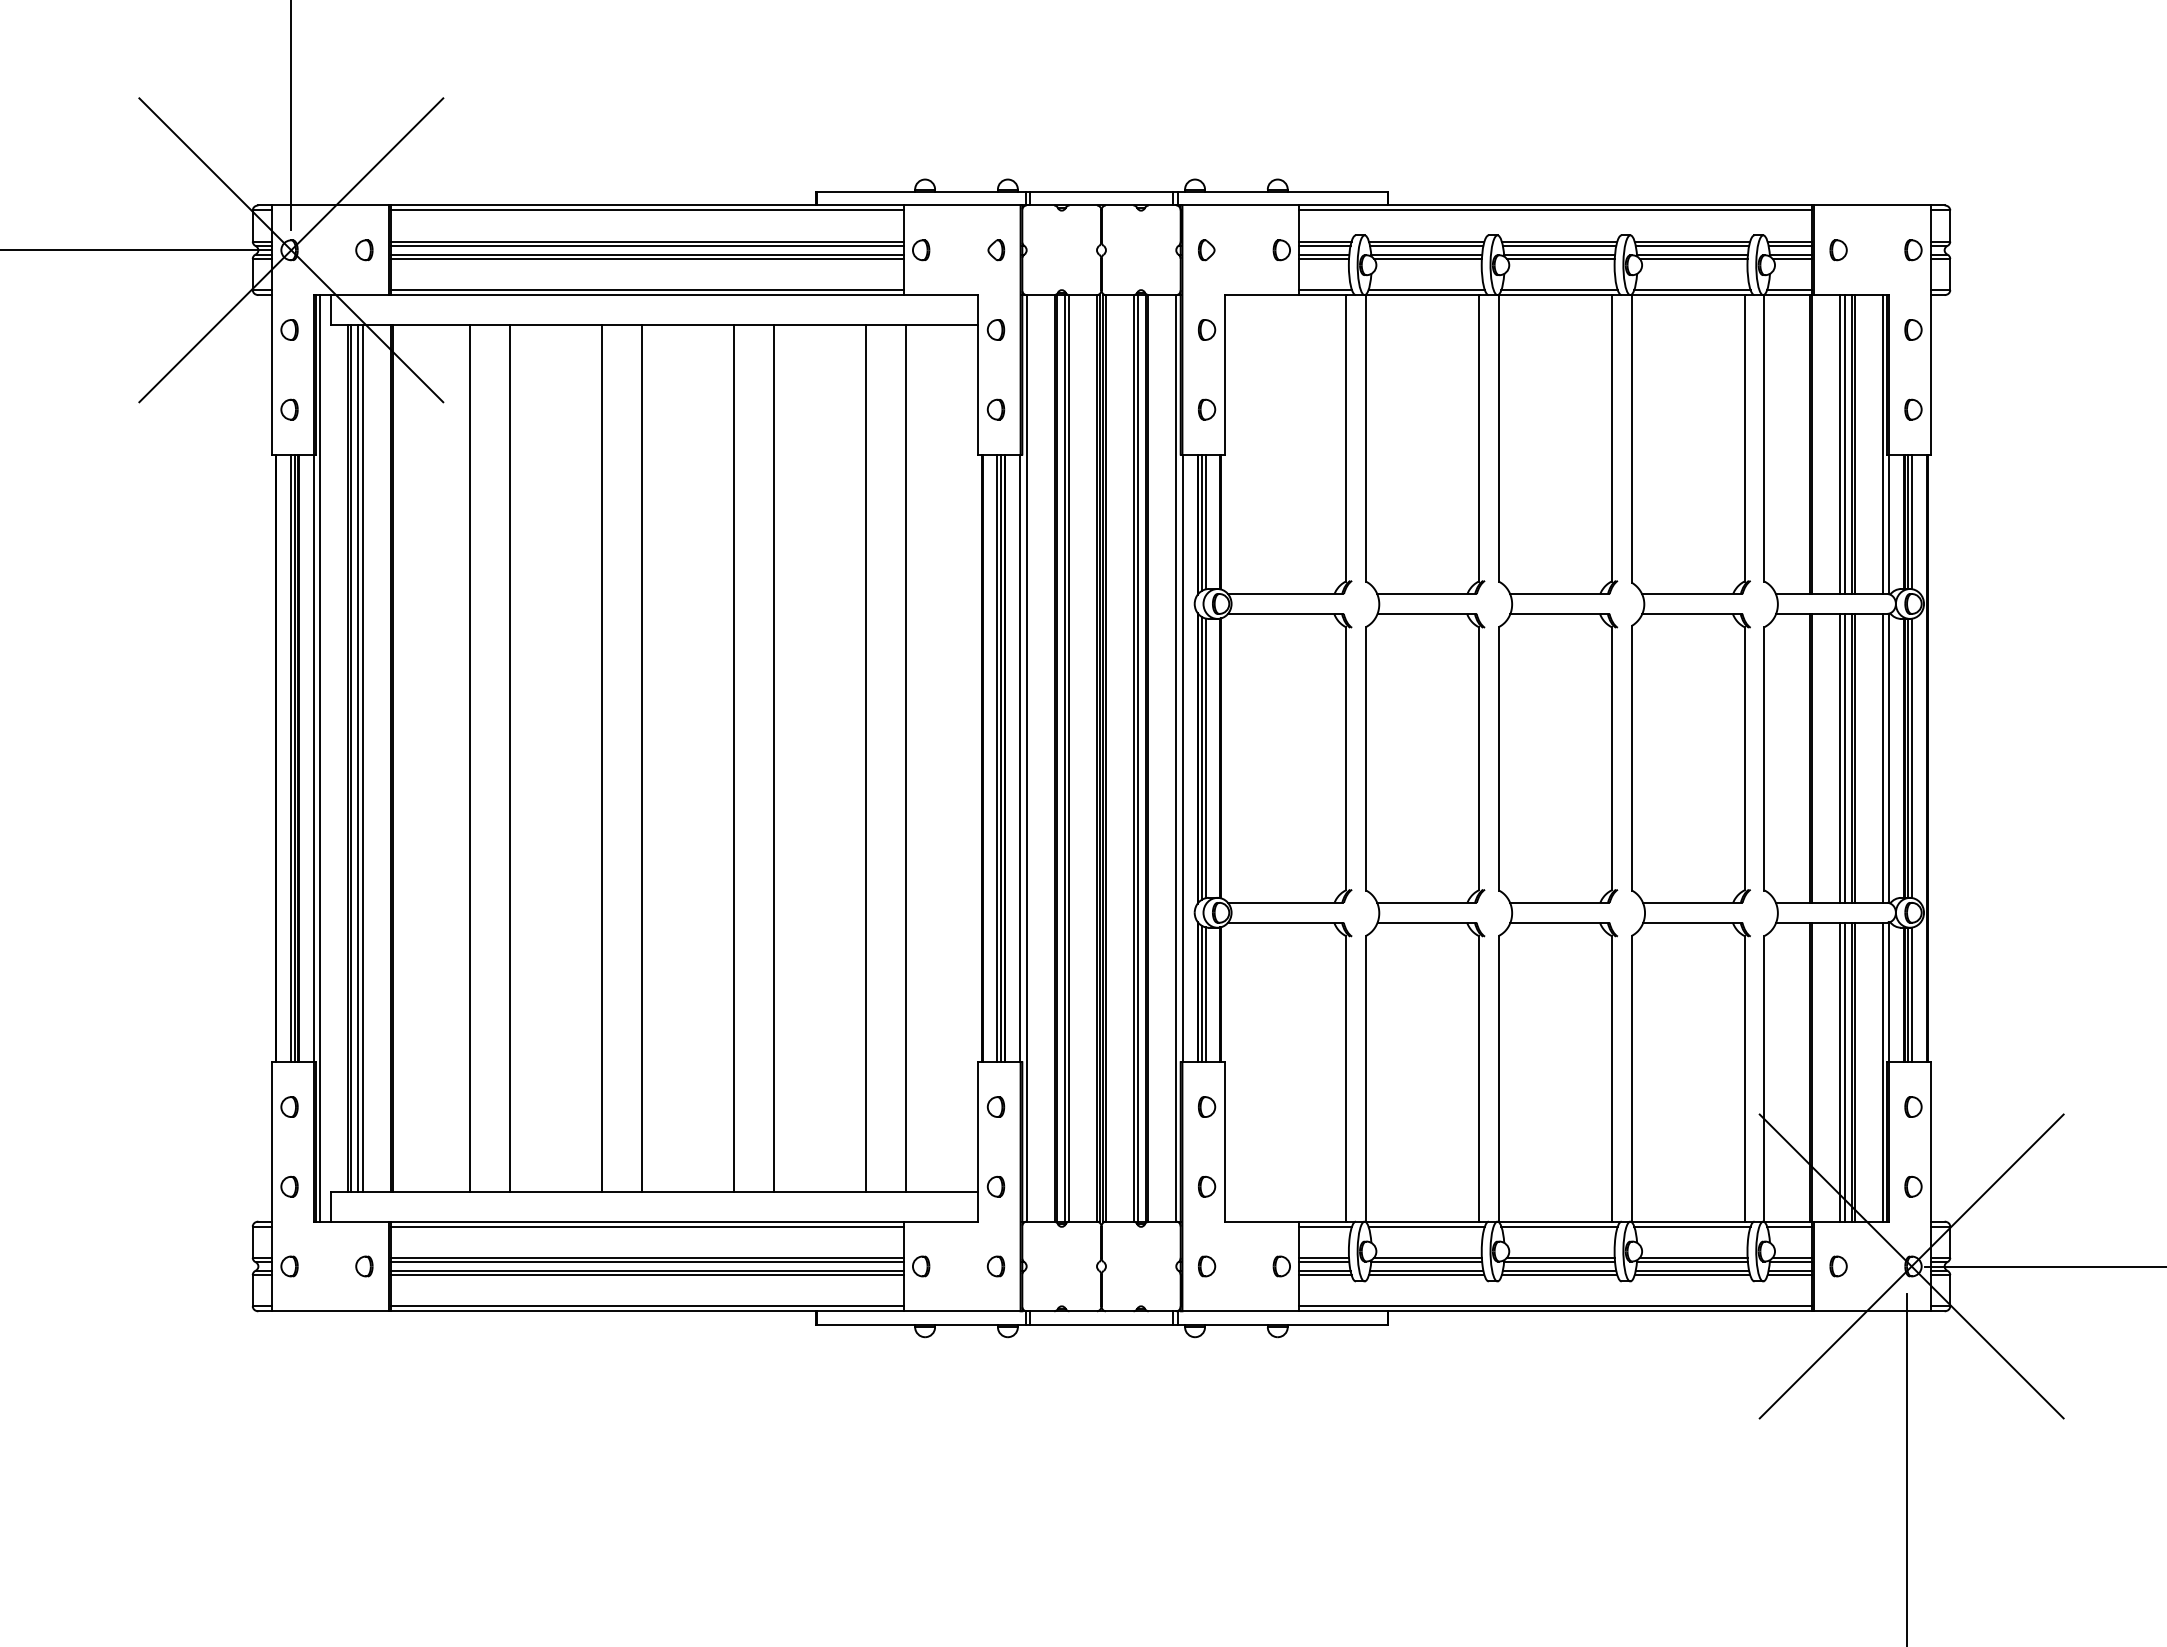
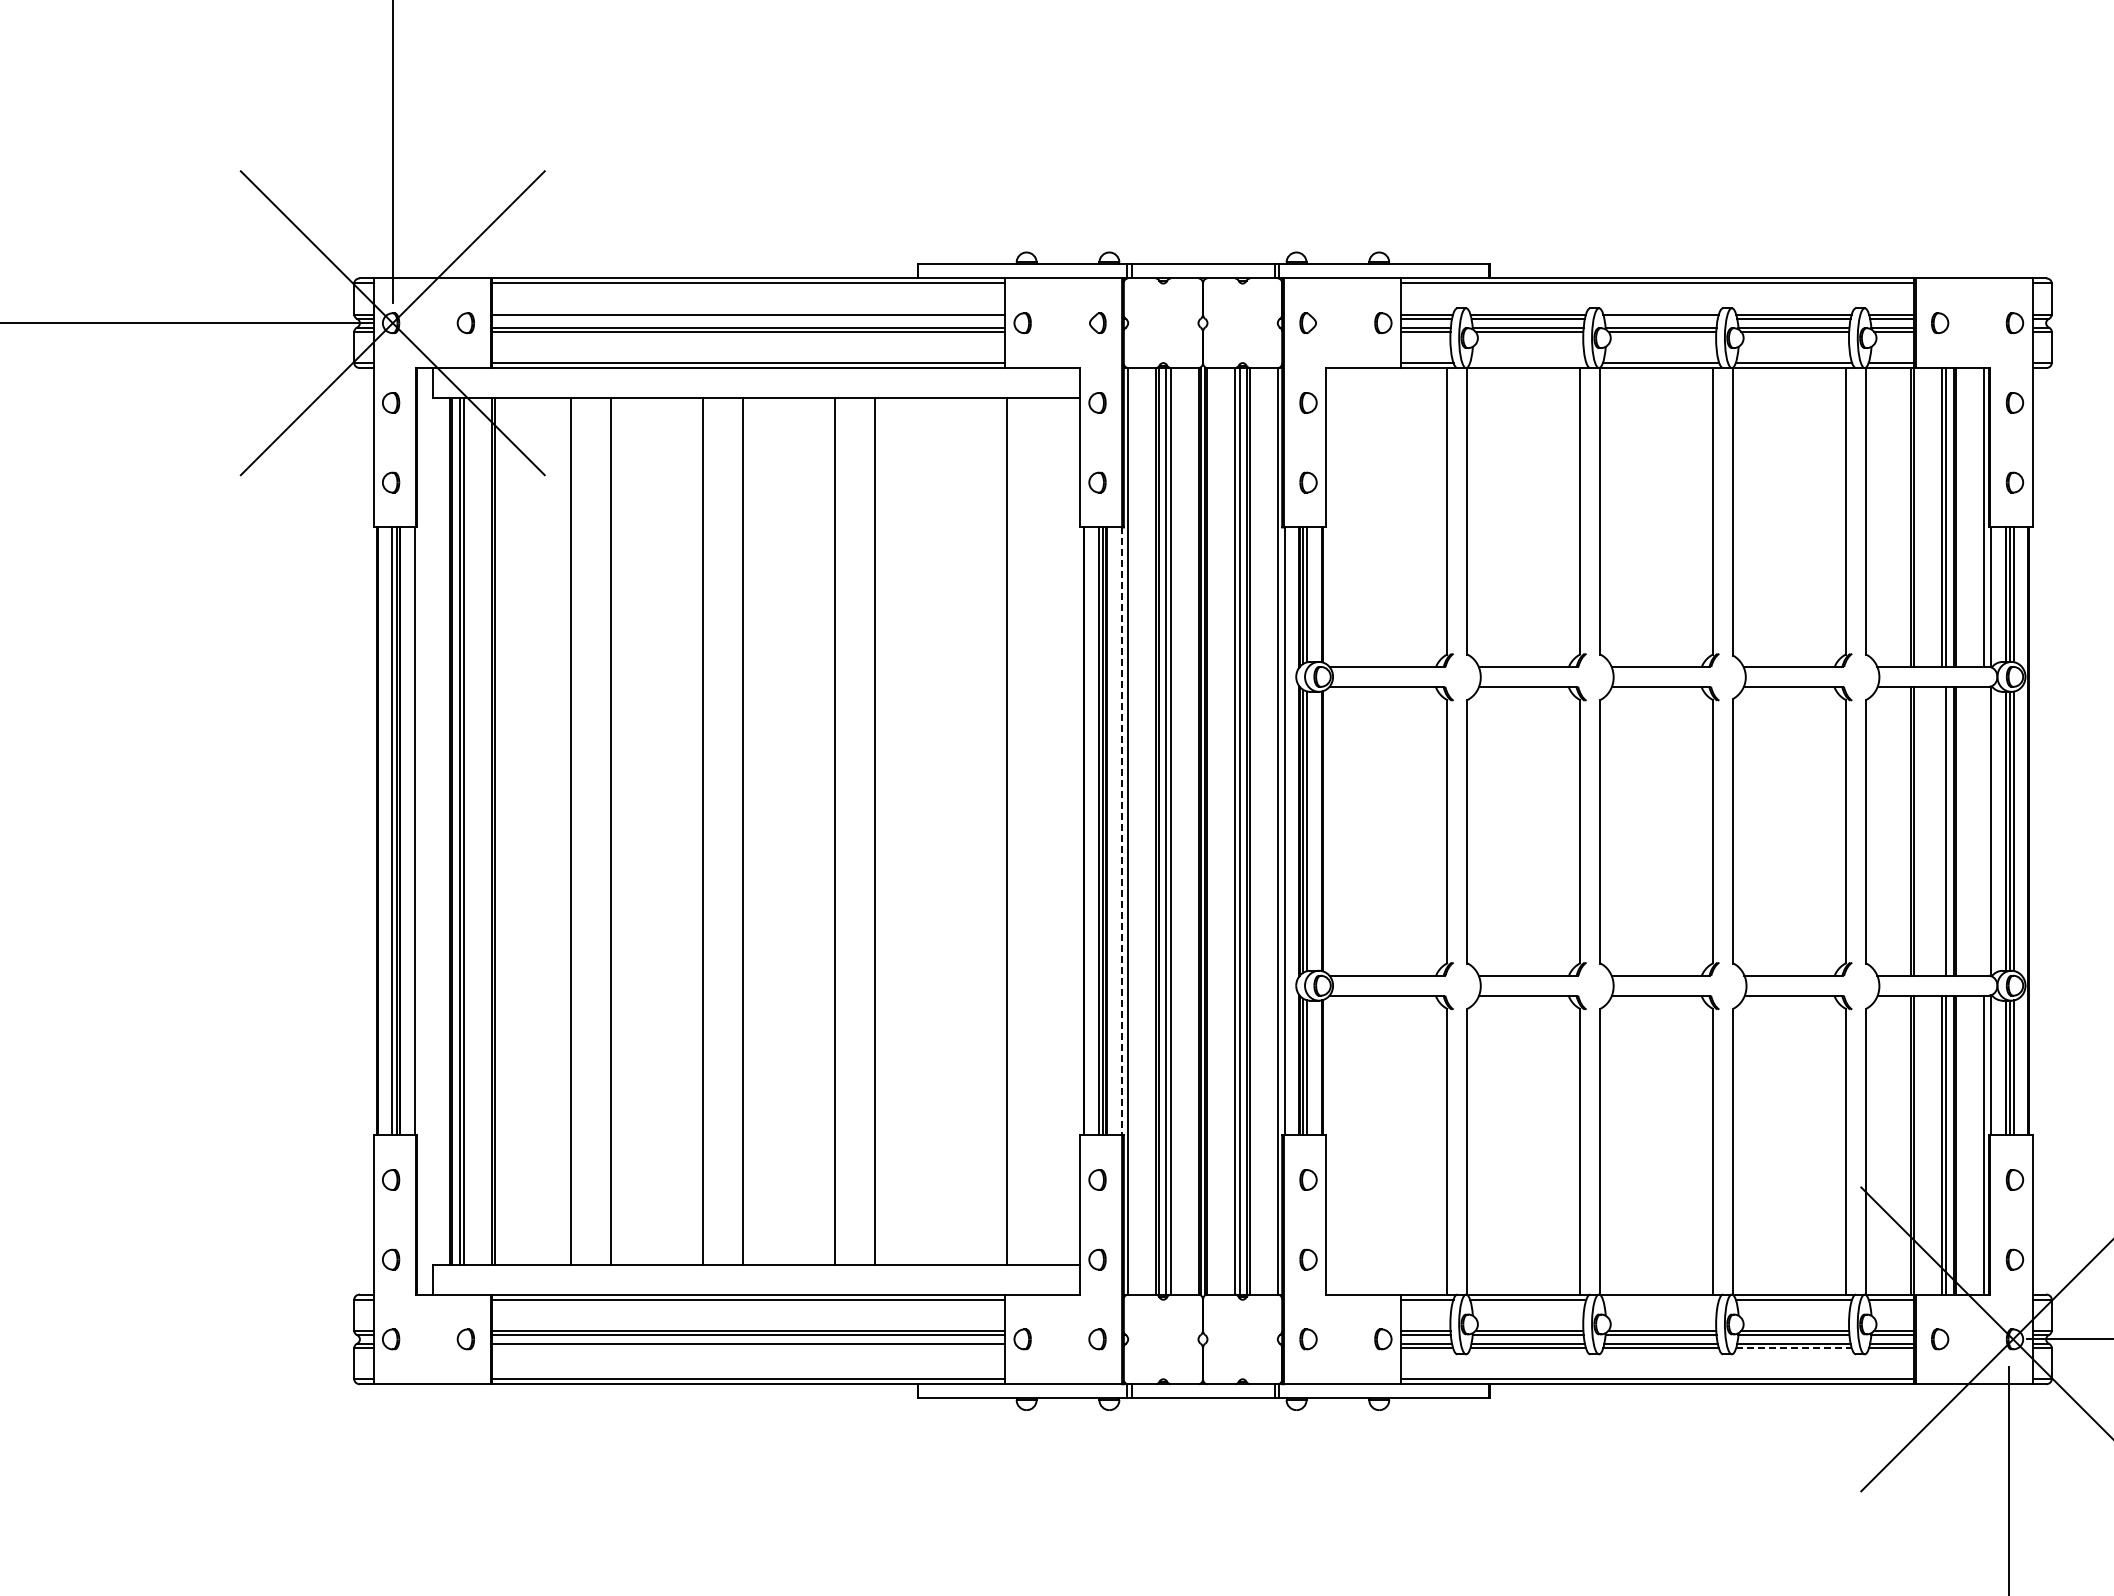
line: (646, 245) -> (748, 318), removed
line: (1559, 245) -> (1661, 318), removed
line: (1426, 290) -> (1528, 363), removed
line: (1840, 757) -> (1942, 830), removed
line: (1882, 757) -> (1984, 830), removed
line: (320, 758) -> (422, 831), removed
line: (865, 758) -> (967, 831), removed
line: (1020, 758) -> (1122, 831), solid -> dashed
line: (1559, 1226) -> (1661, 1299), removed
line: (646, 1275) -> (748, 1348), removed
line: (1692, 1275) -> (1794, 1348), solid -> dashed

